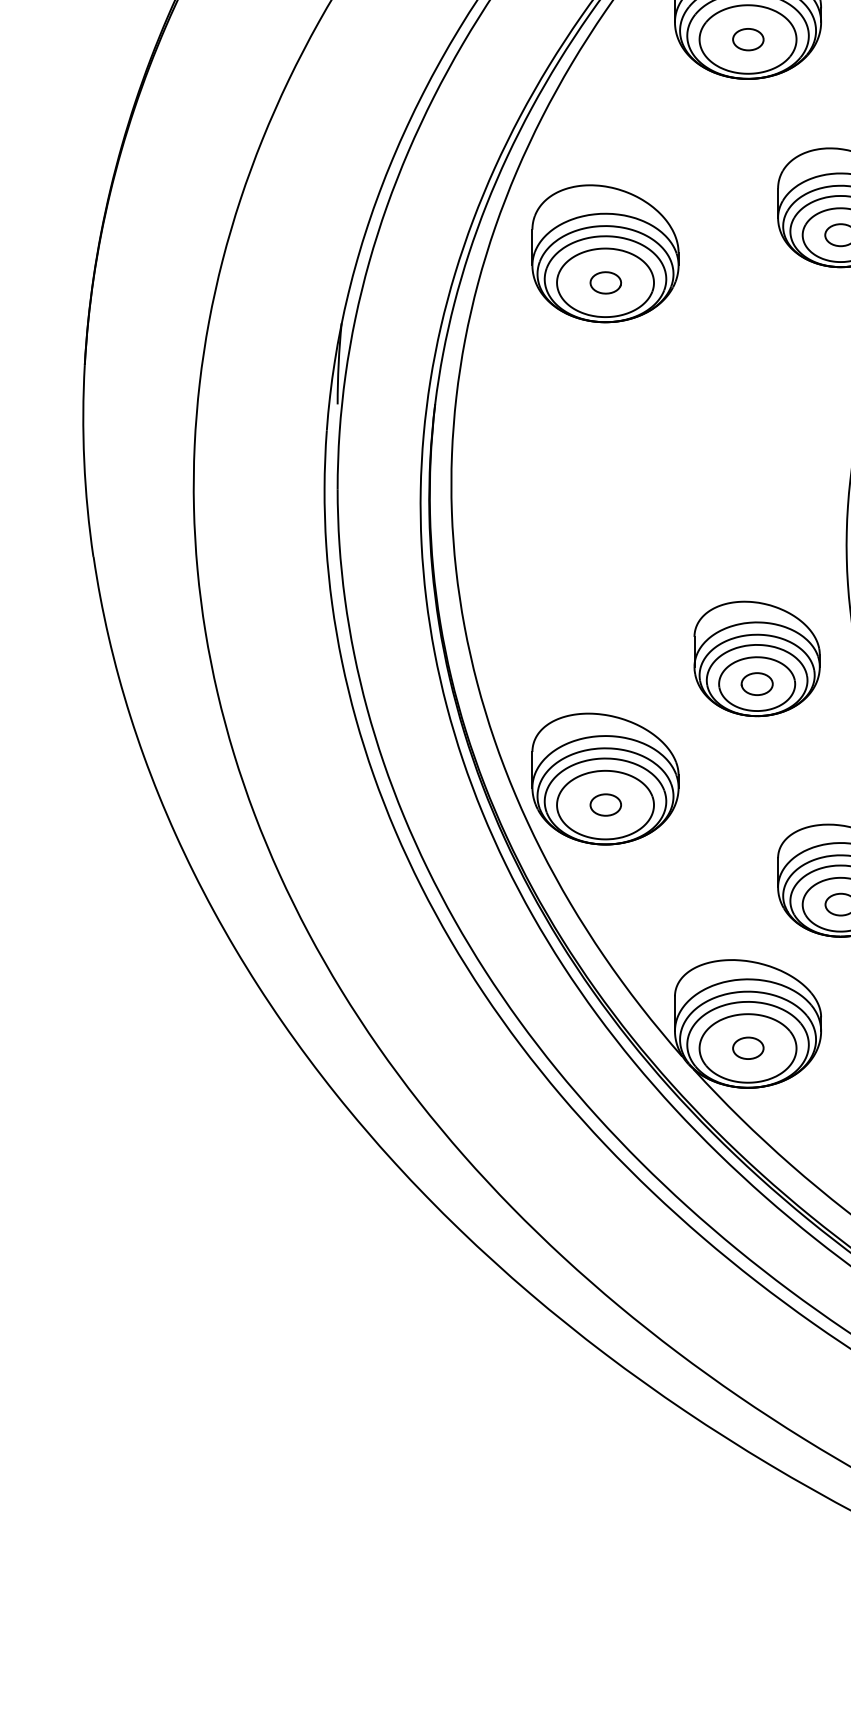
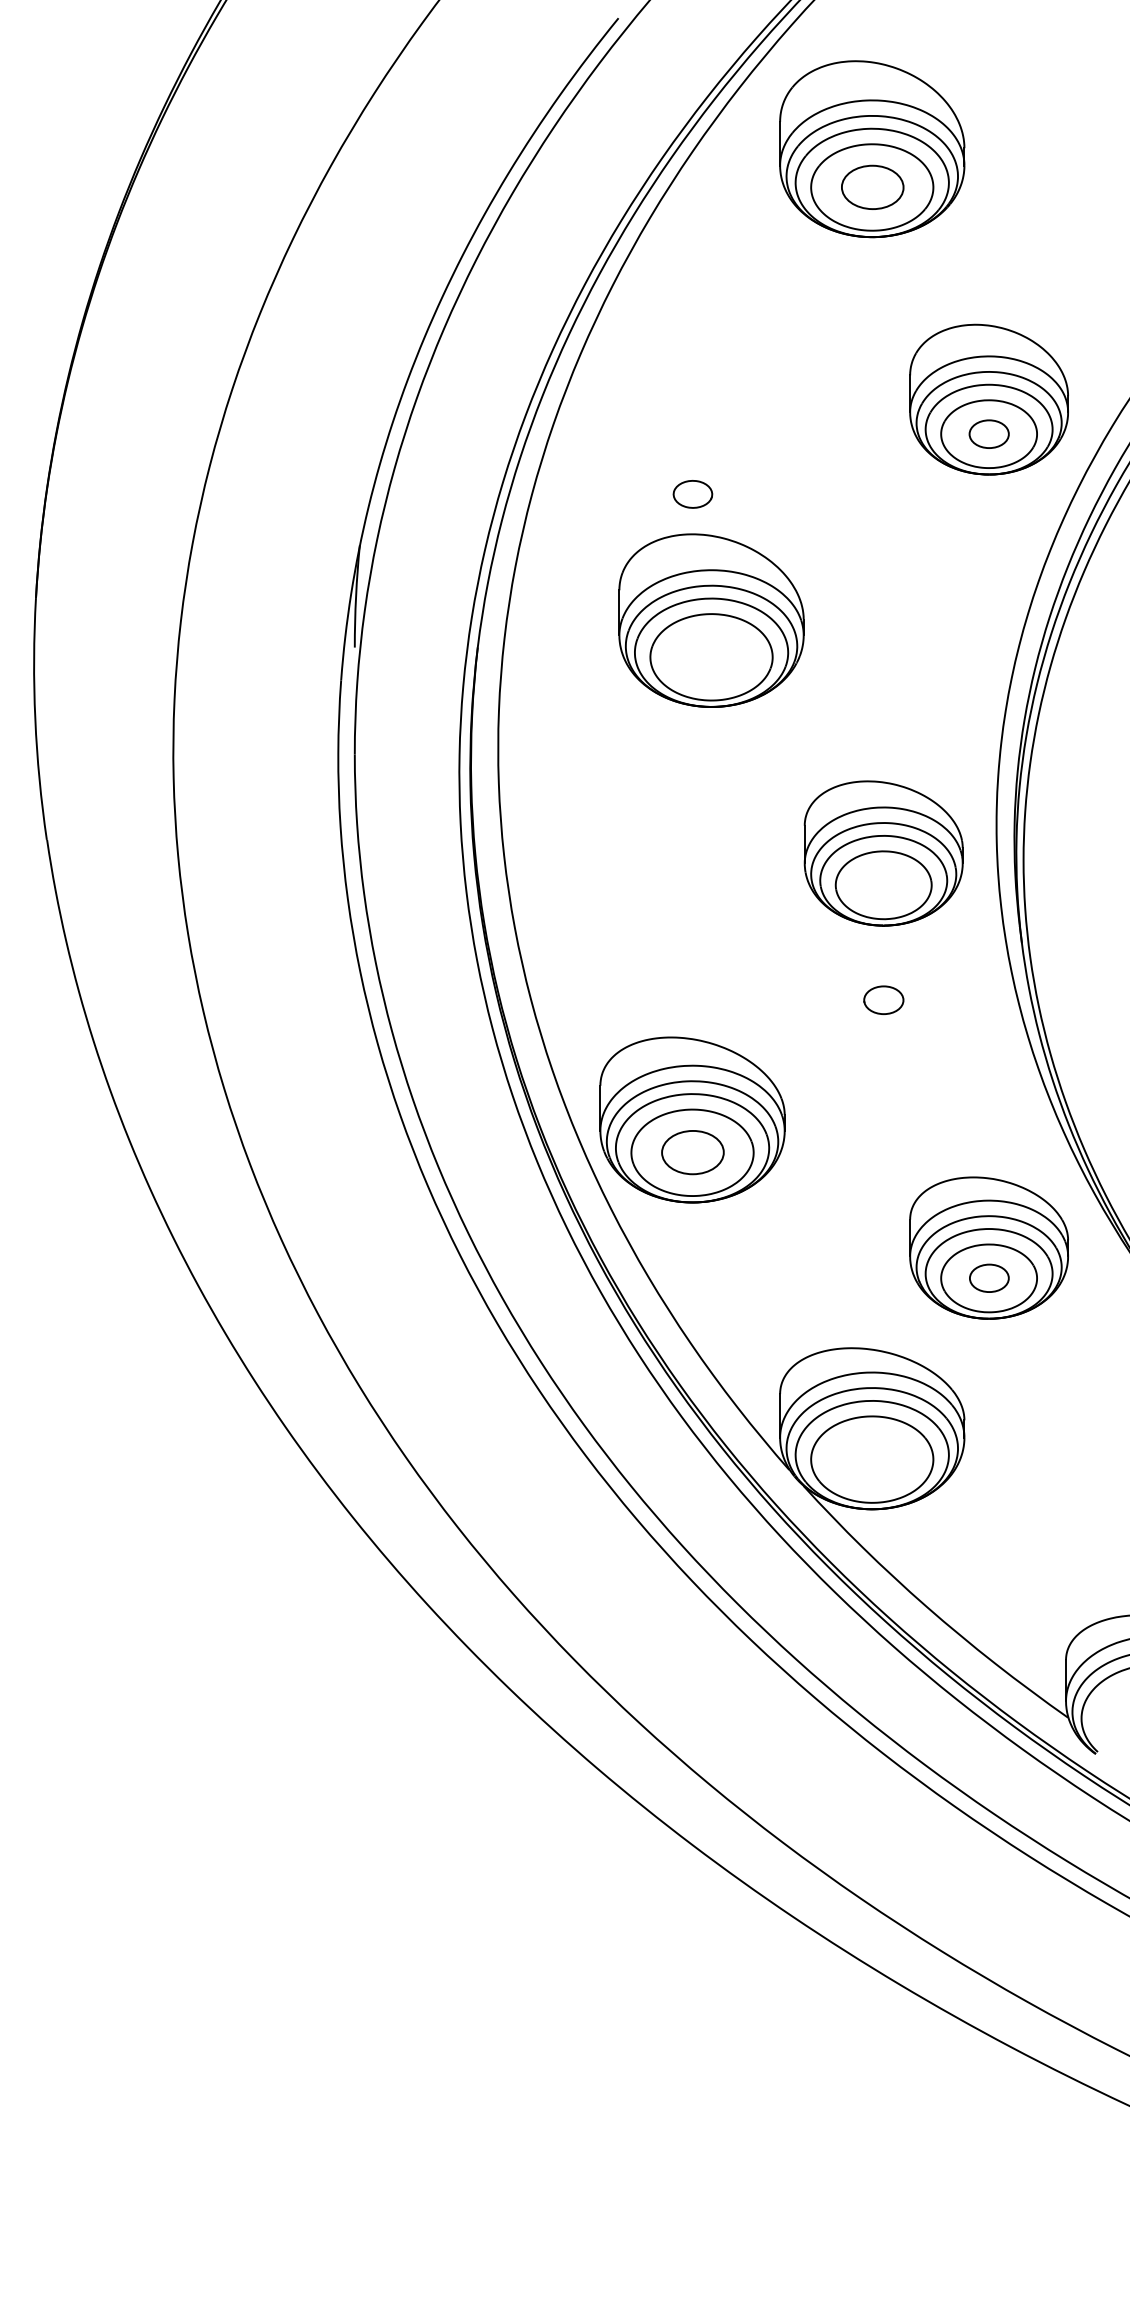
part: (748, 39) -> (872, 187), size x1.6
part: (605, 253) -> (711, 620), moved
part: (756, 658) -> (883, 853), moved
part: (605, 804) -> (692, 1152), size x1.6
part: (748, 1048) -> (872, 1459), removed

